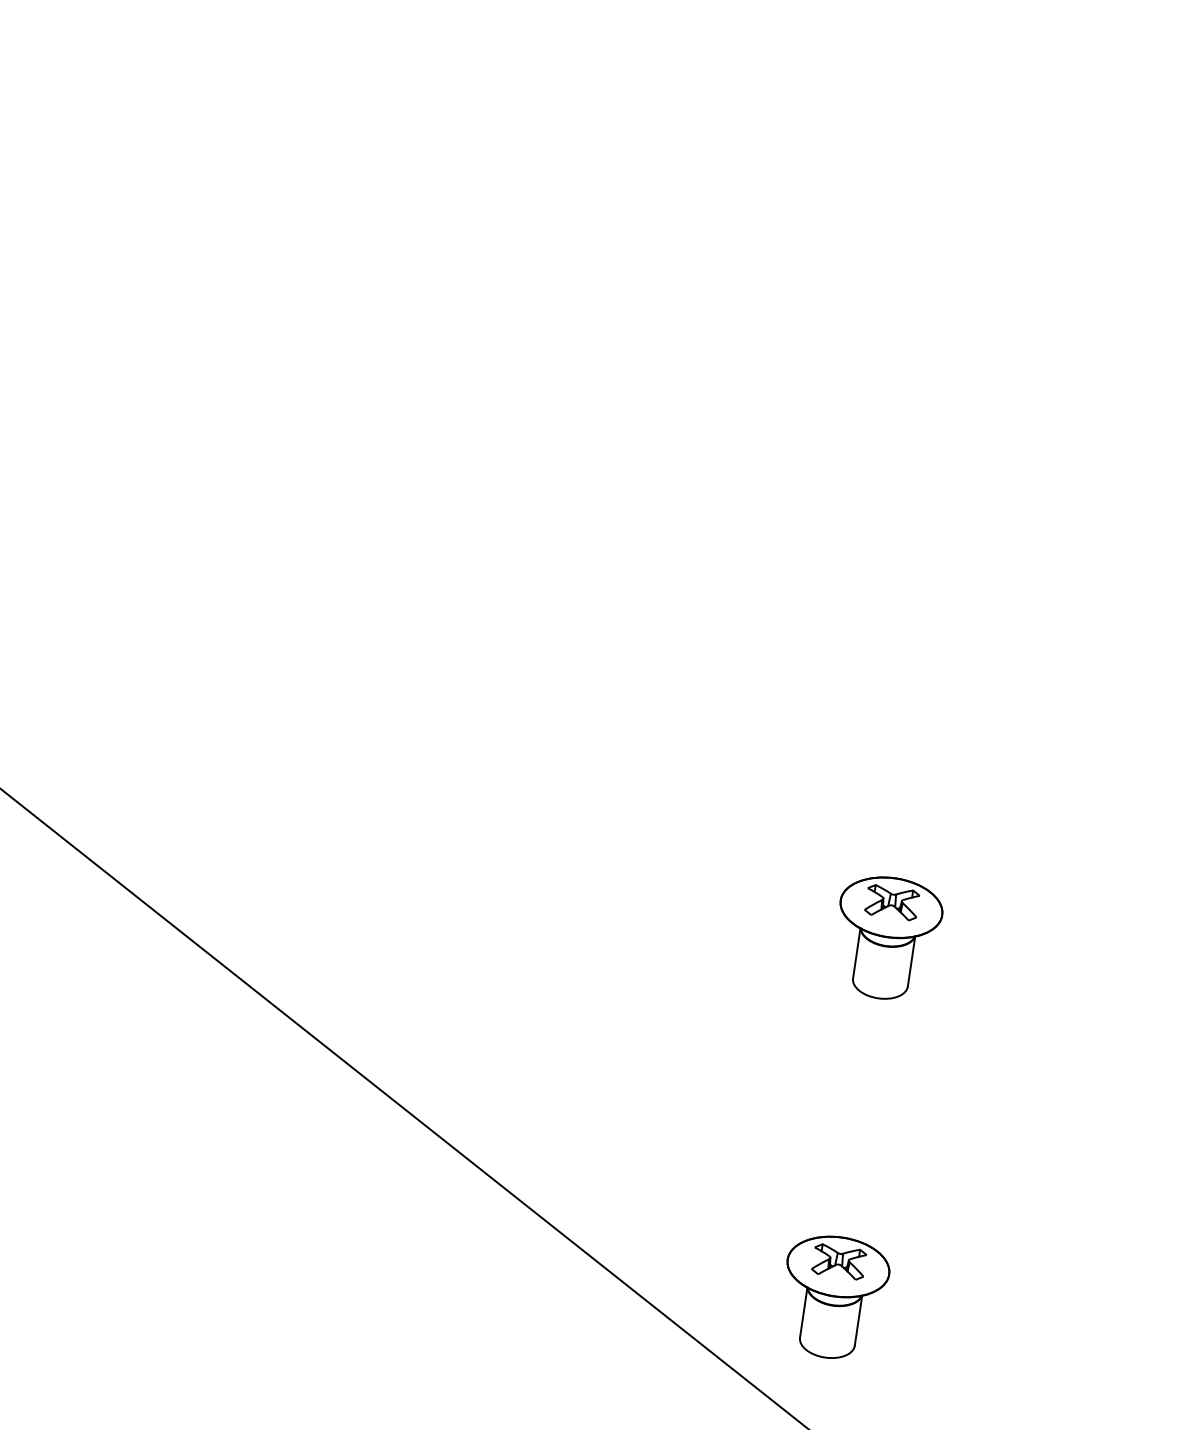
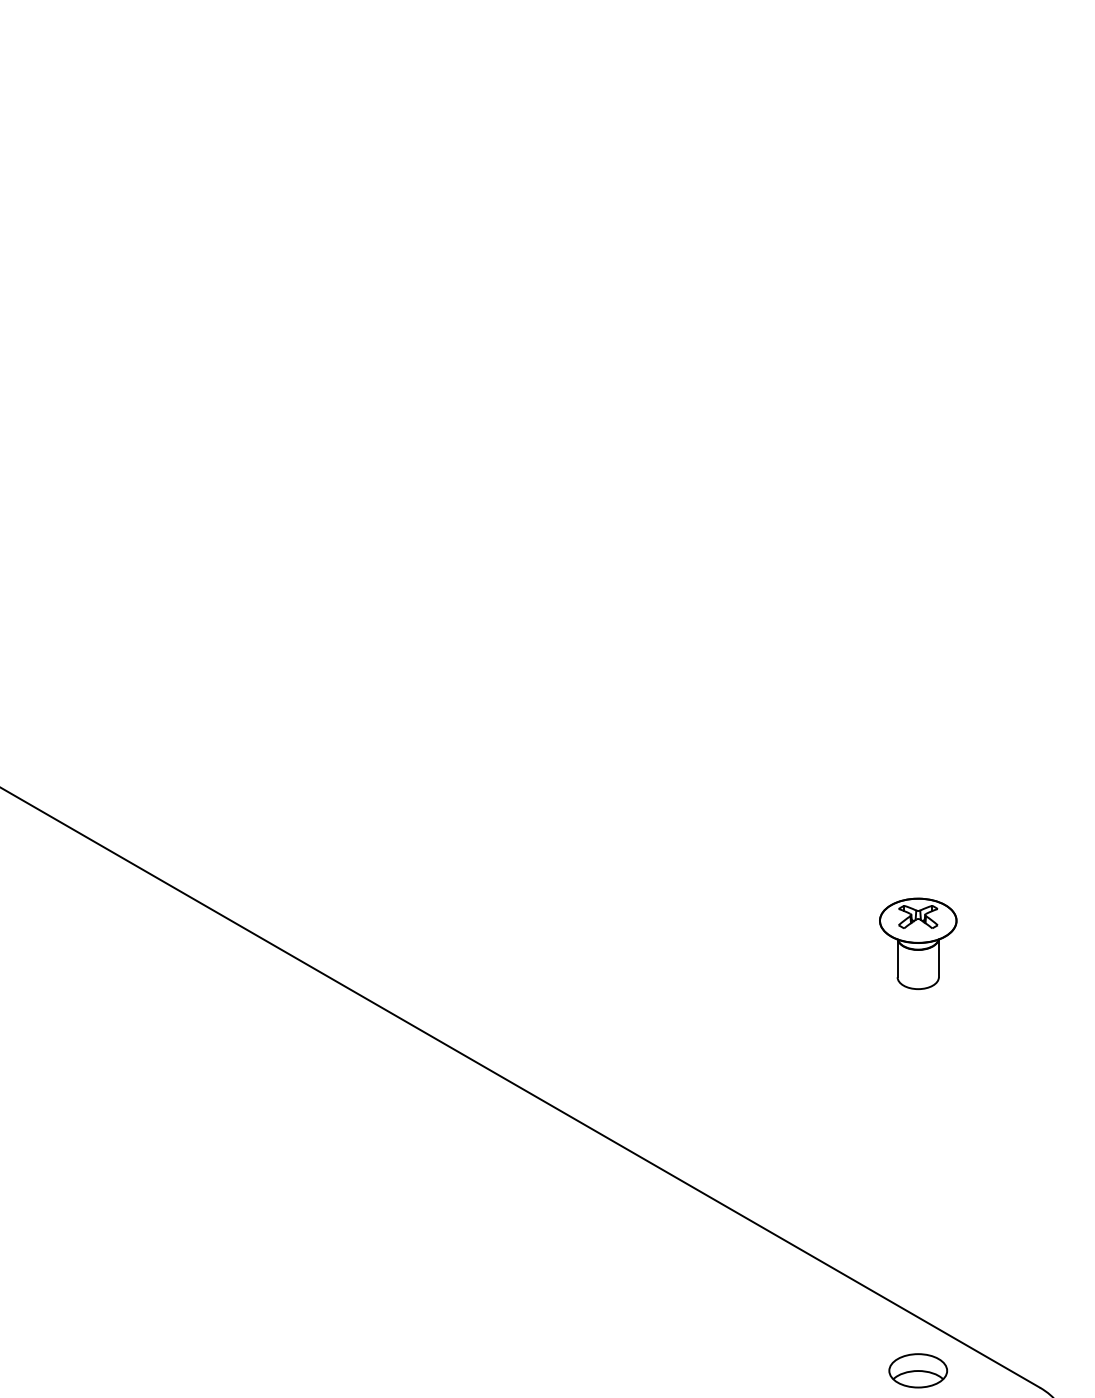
part: (834, 1297) -> (918, 1214), removed

